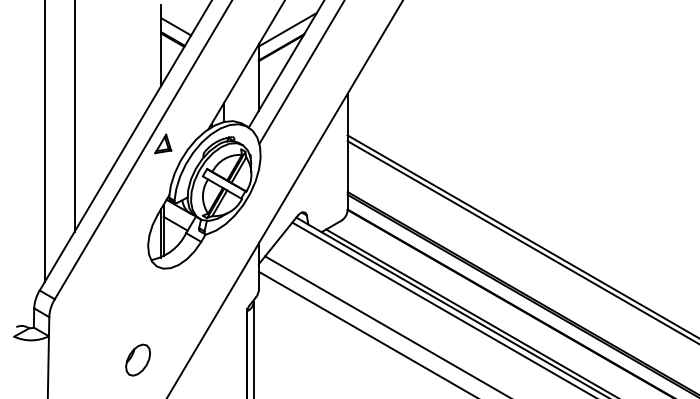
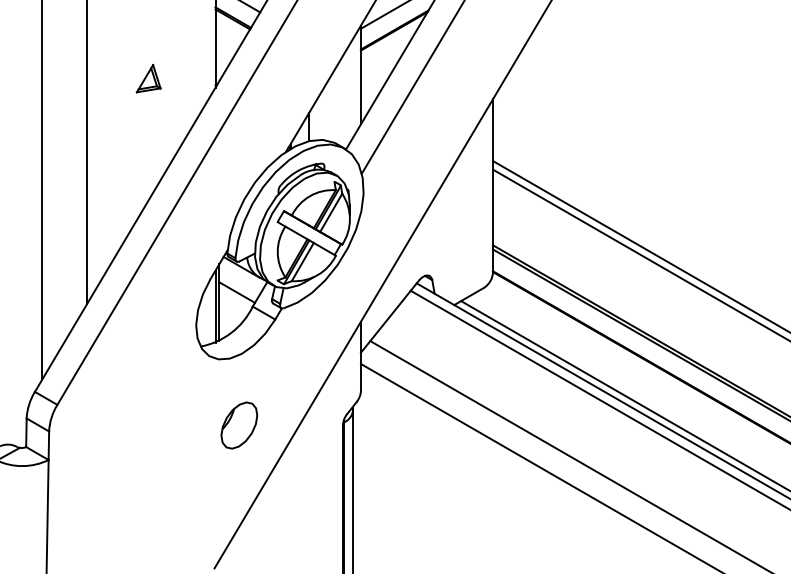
part: (163, 143) -> (149, 77), moved
part: (137, 359) -> (238, 424), moved

